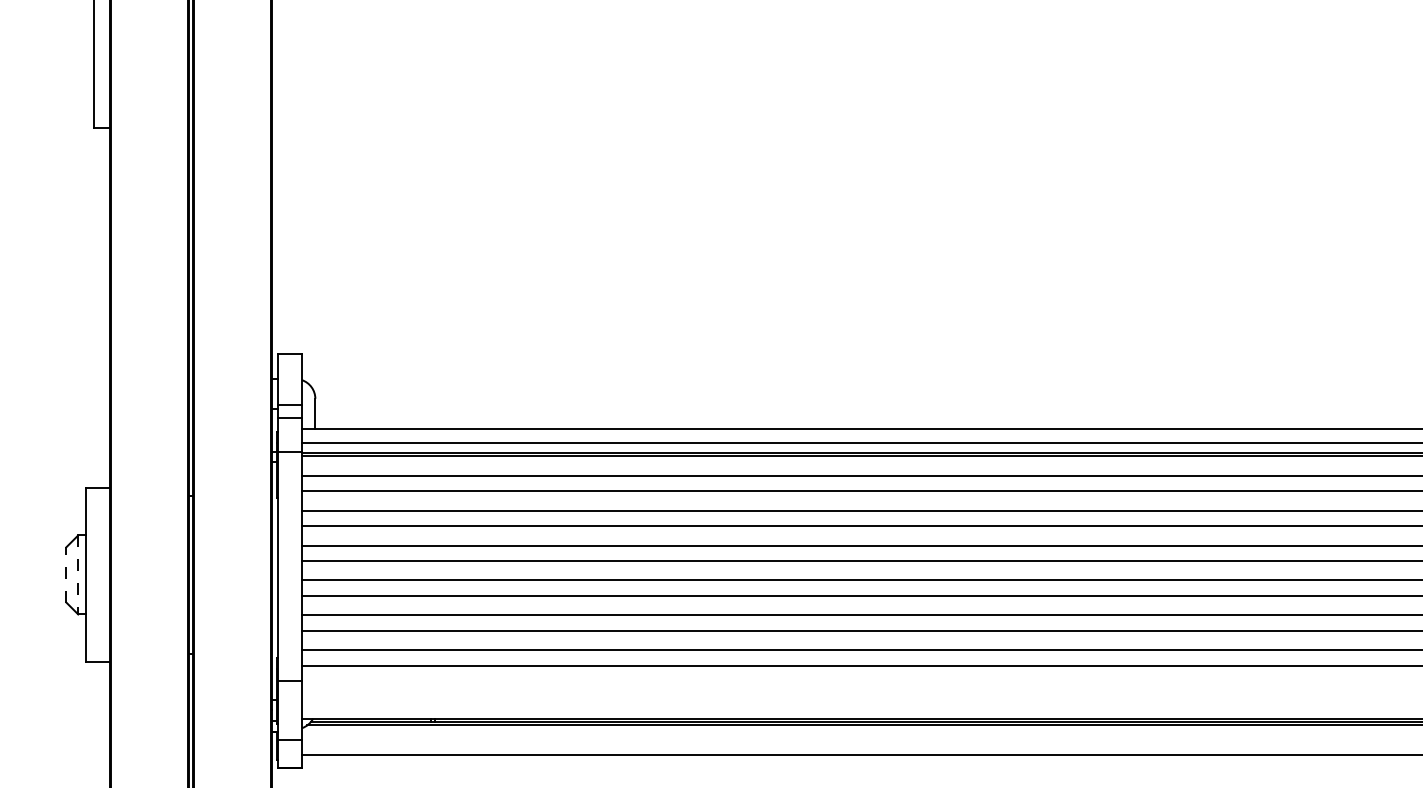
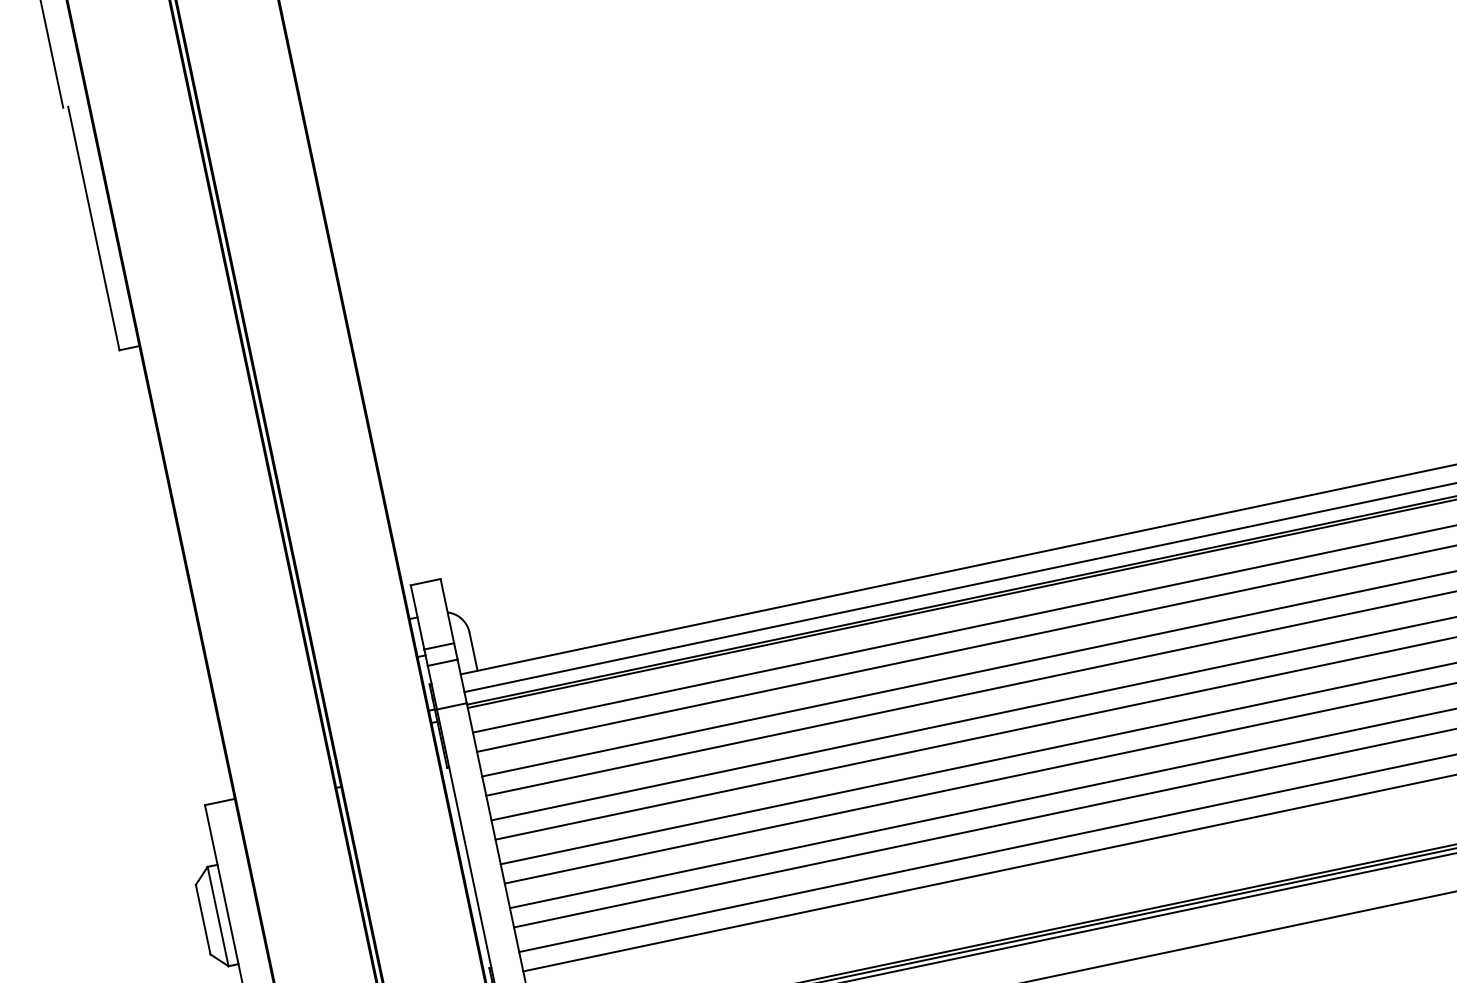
line: (66, 574) -> (203, 919), dashed -> solid
line: (78, 574) -> (218, 915), dashed -> solid

